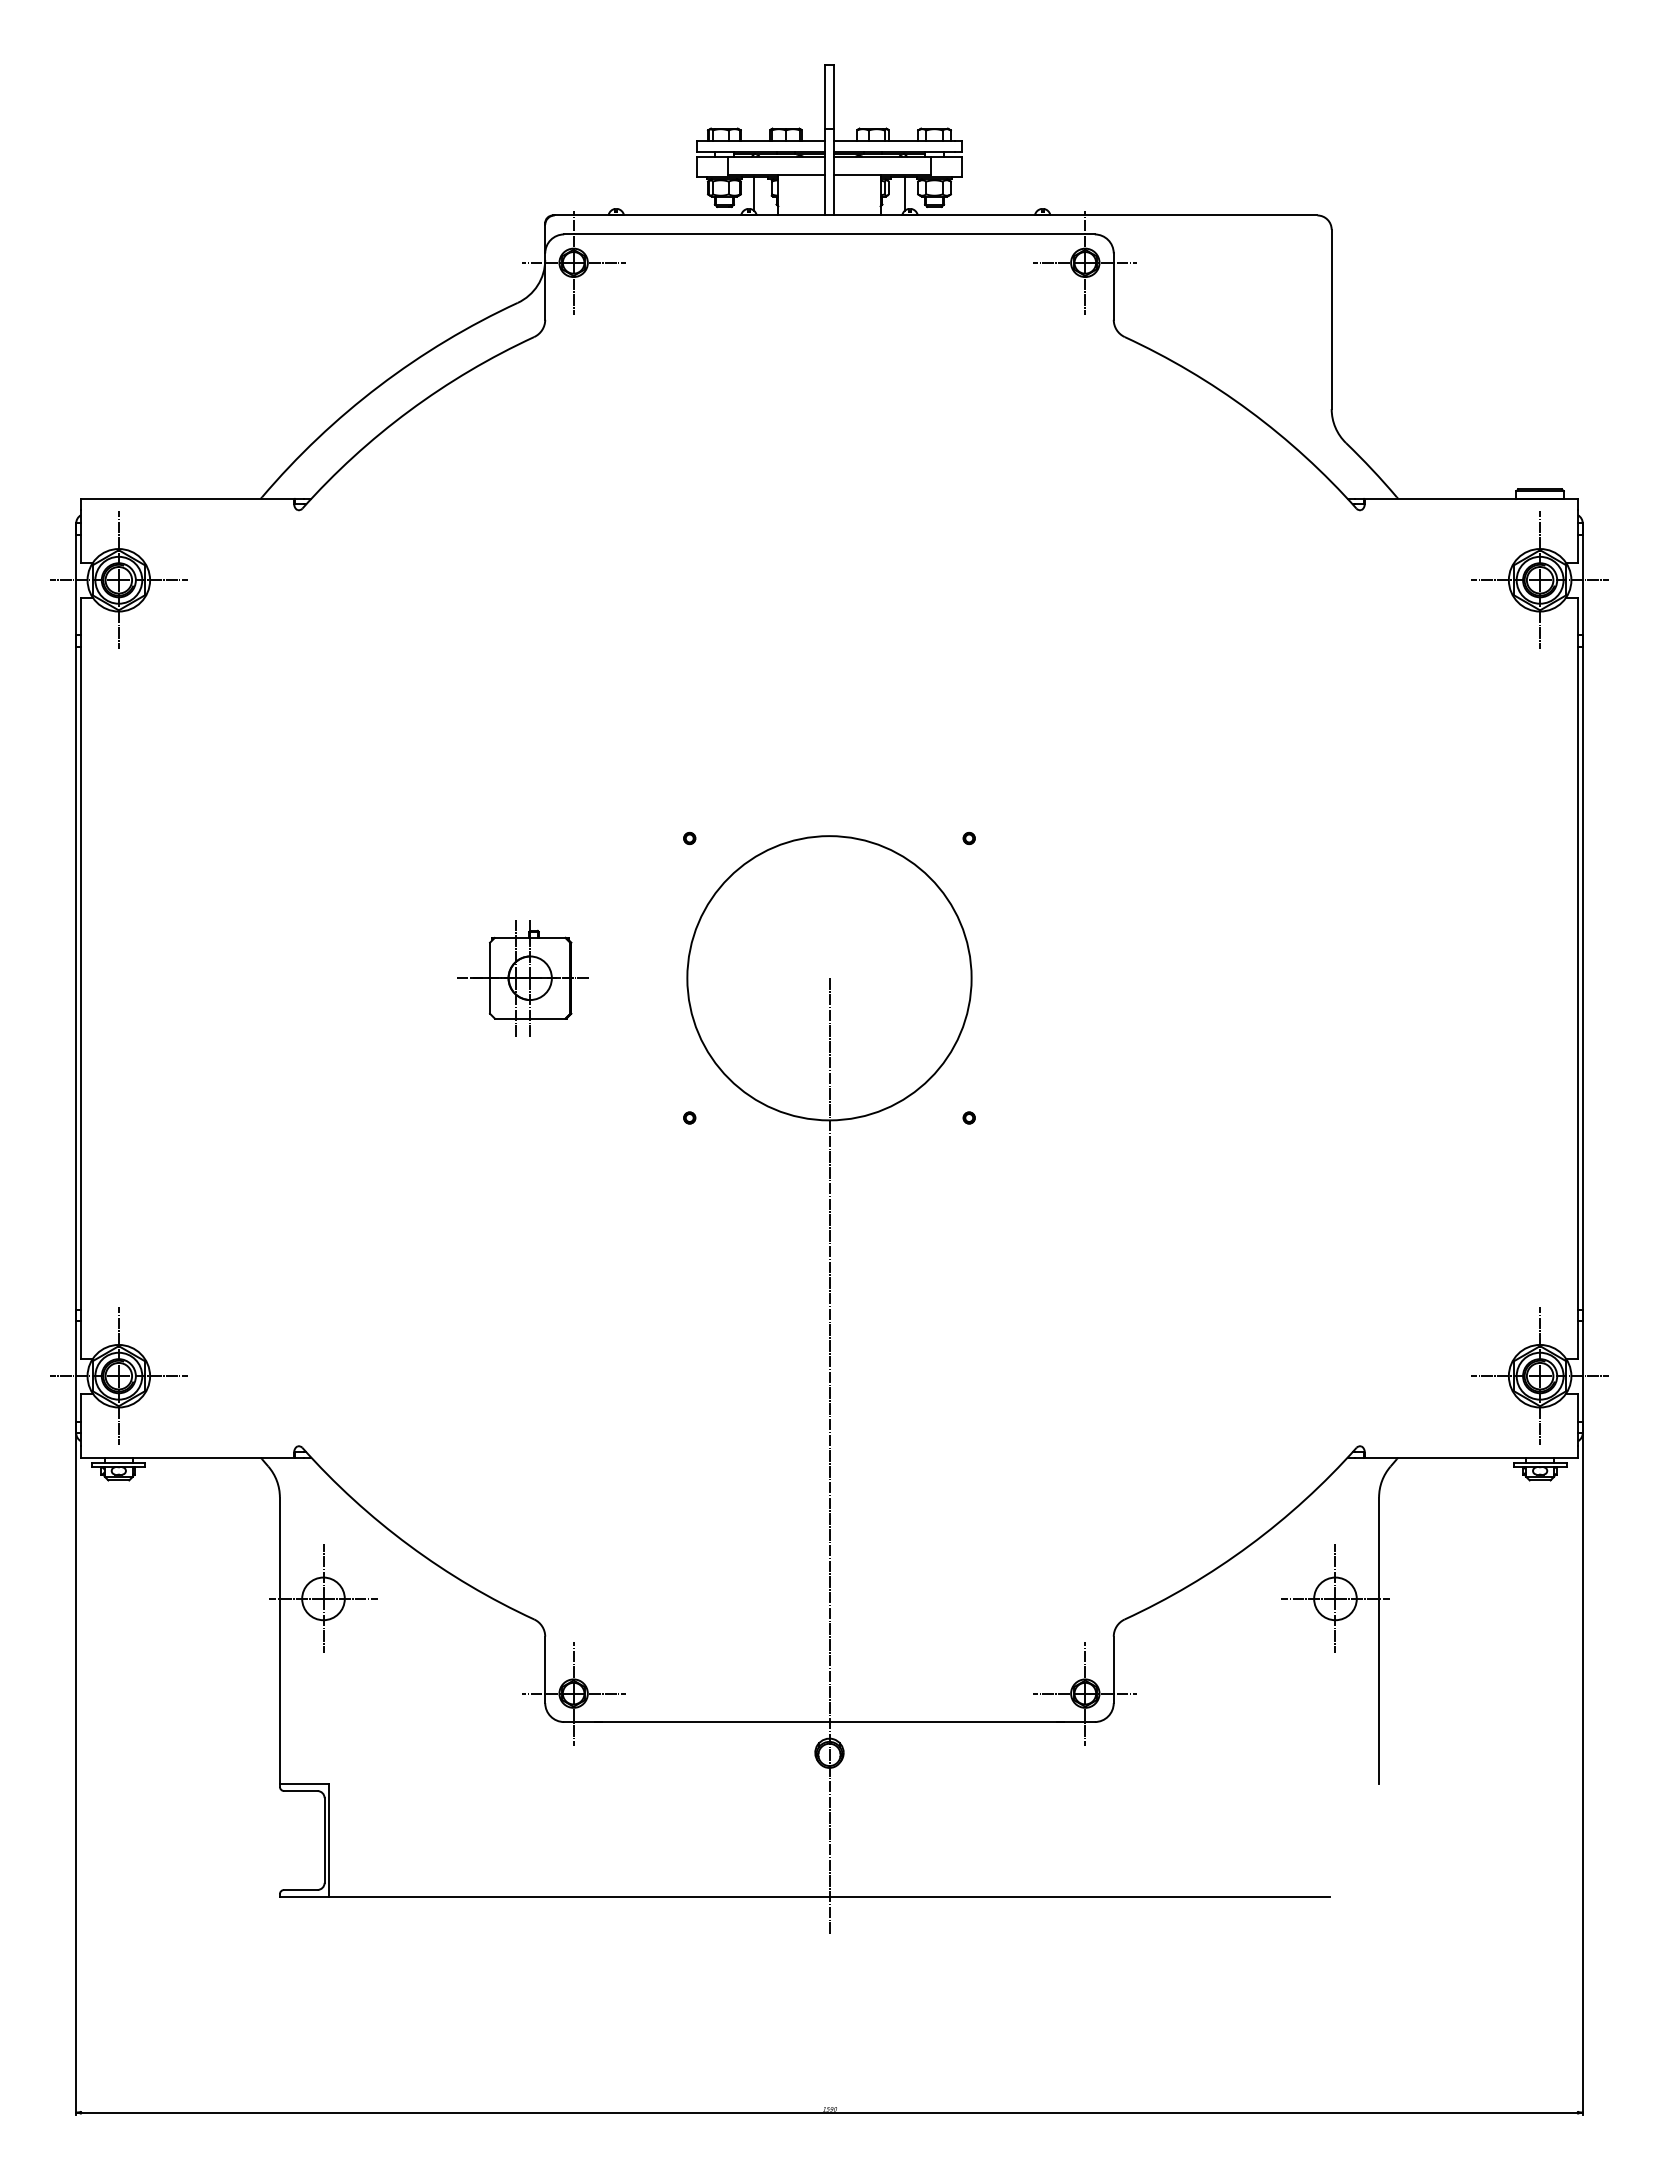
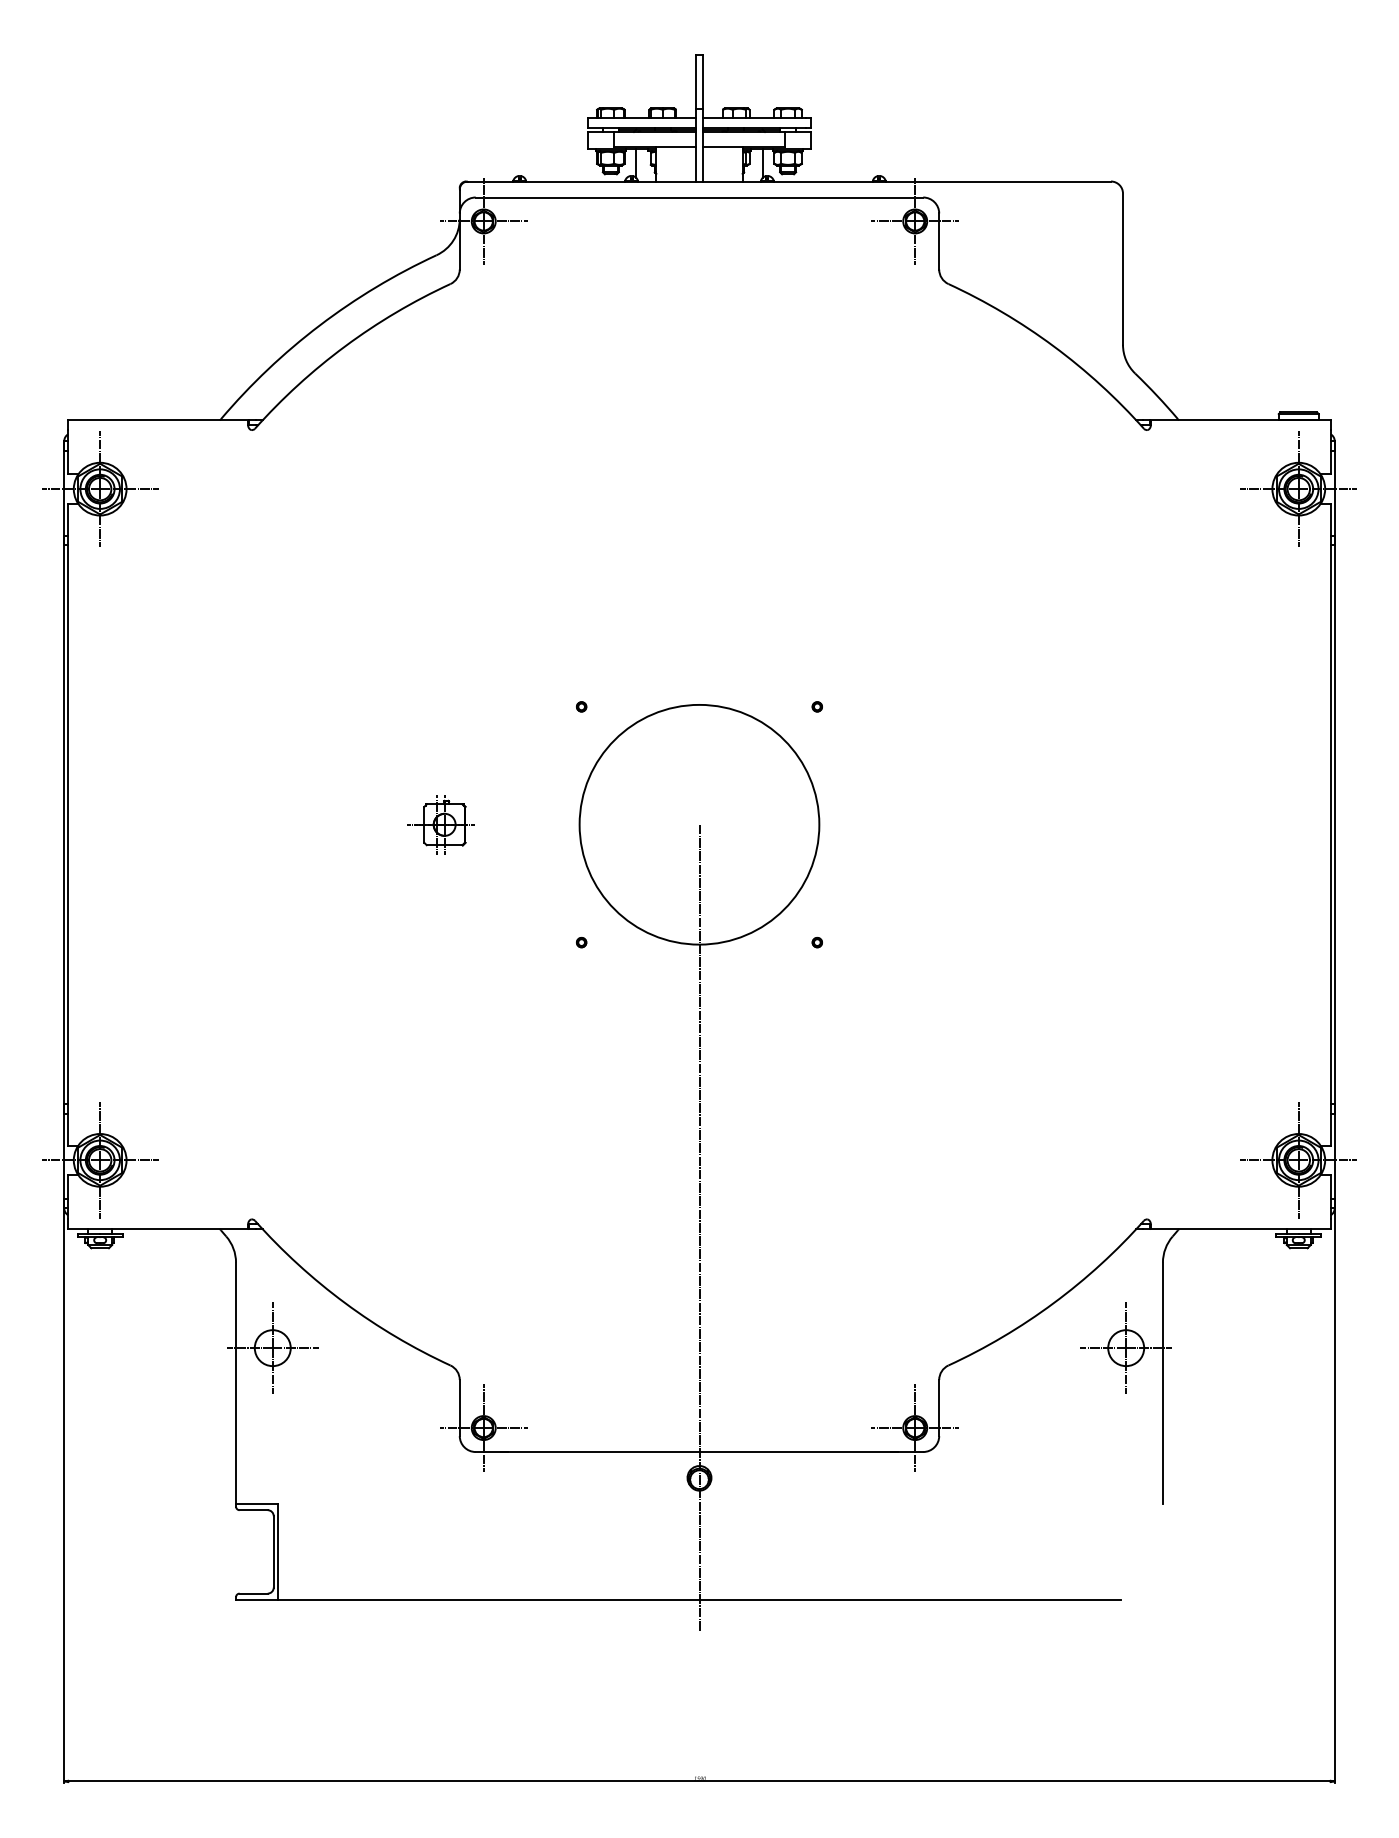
part: (522, 978) -> (440, 824), size x0.6

